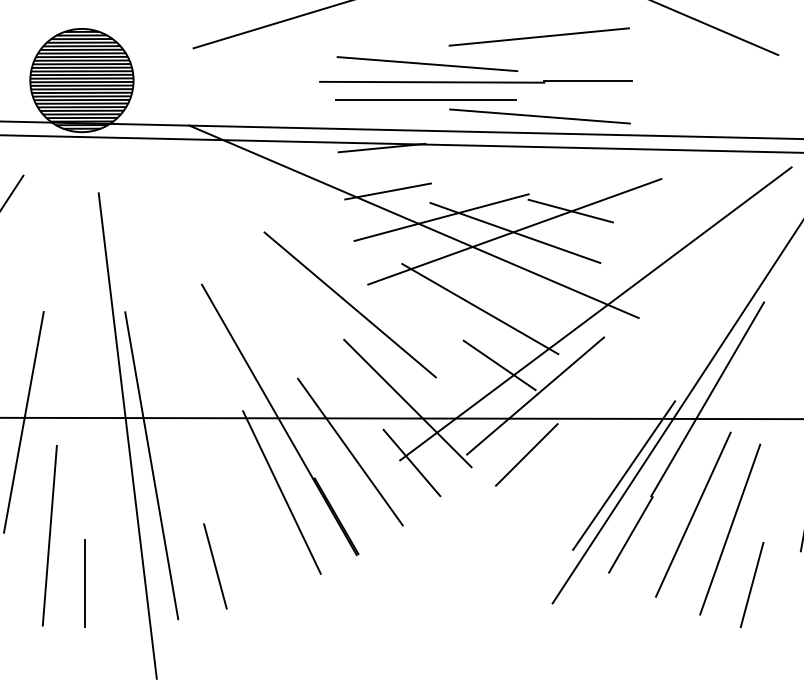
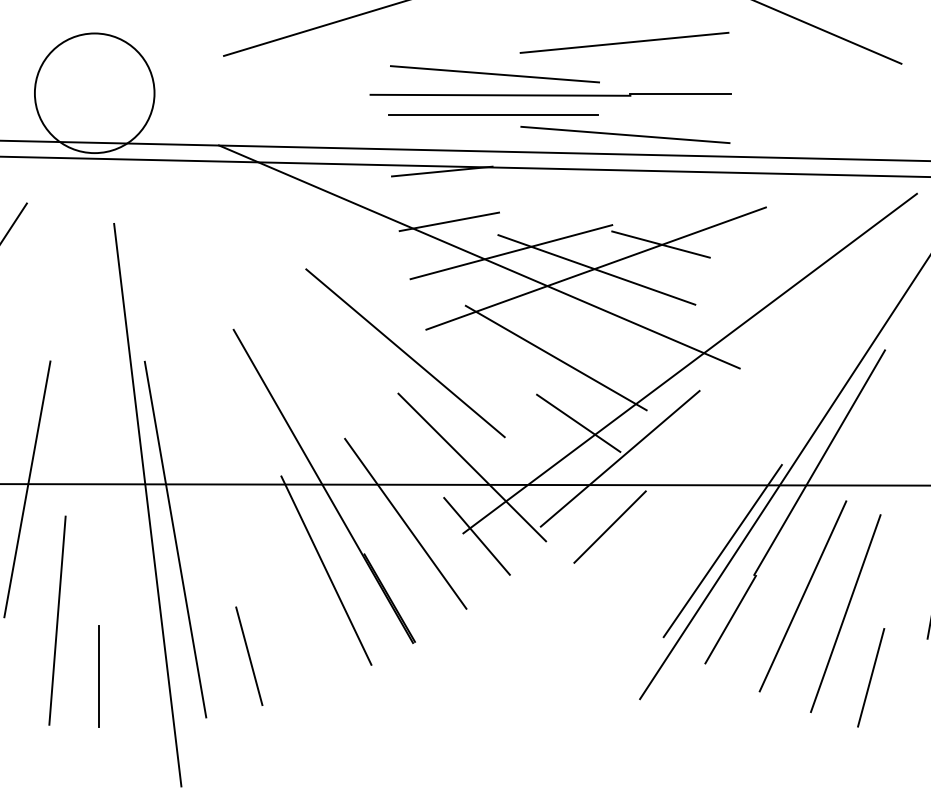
hatch: (81, 79) -> (94, 92), removed

